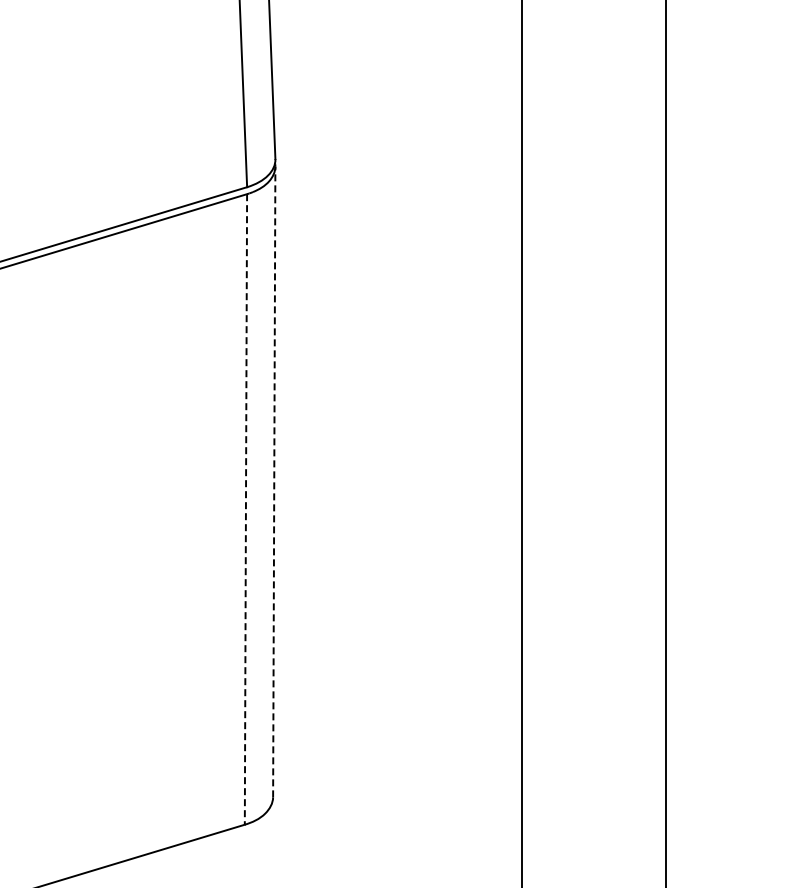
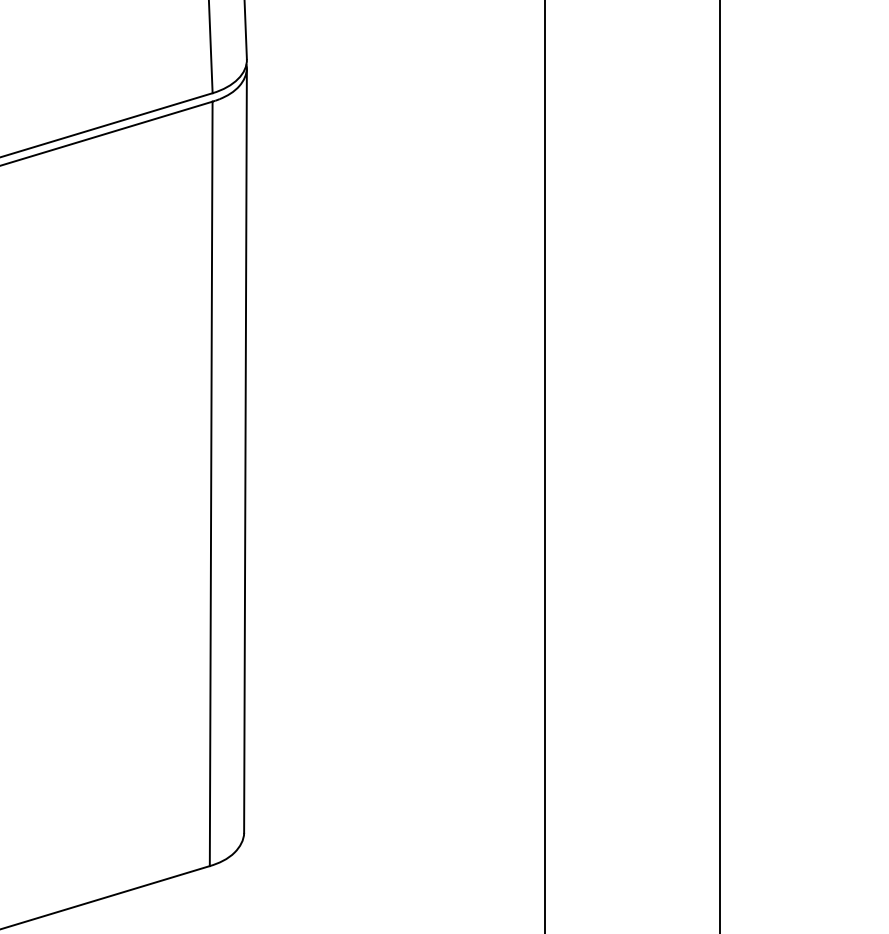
line: (274, 481) -> (245, 449), dashed -> solid
line: (245, 509) -> (210, 483), dashed -> solid

